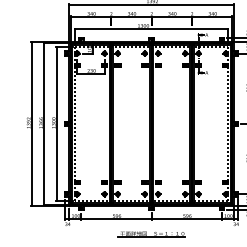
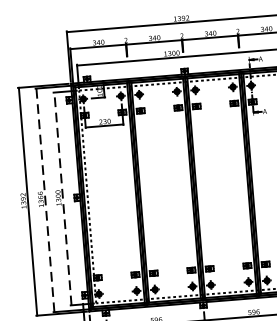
line: (44, 123) -> (45, 199), solid -> dashed
line: (57, 123) -> (63, 198), solid -> dashed

